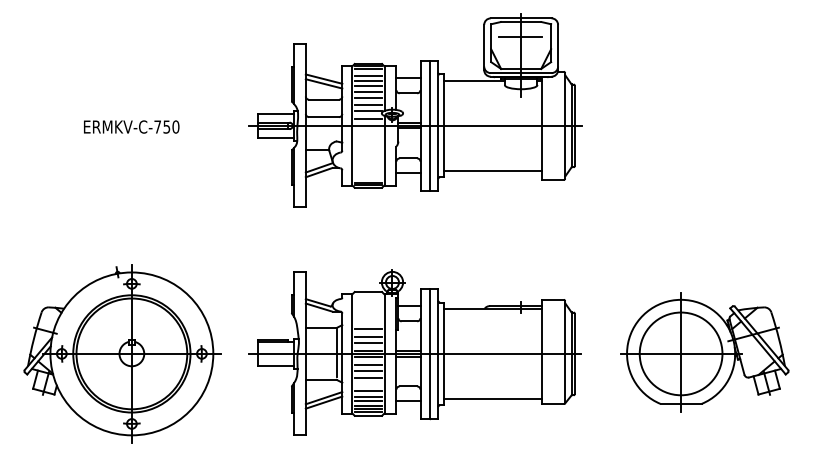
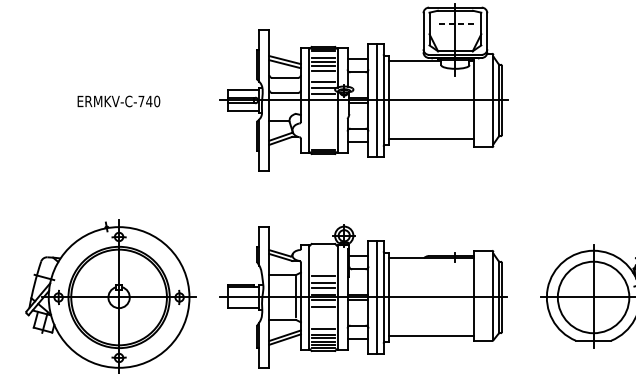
line: (520, 37) -> (454, 24), solid -> dashed
line: (368, 97) -> (323, 75), removed
text: (166, 126) -> (149, 101), ERMKV-C-750 -> ERMKV-C-740
line: (368, 370) -> (323, 311), removed
line: (368, 378) -> (323, 318), removed

